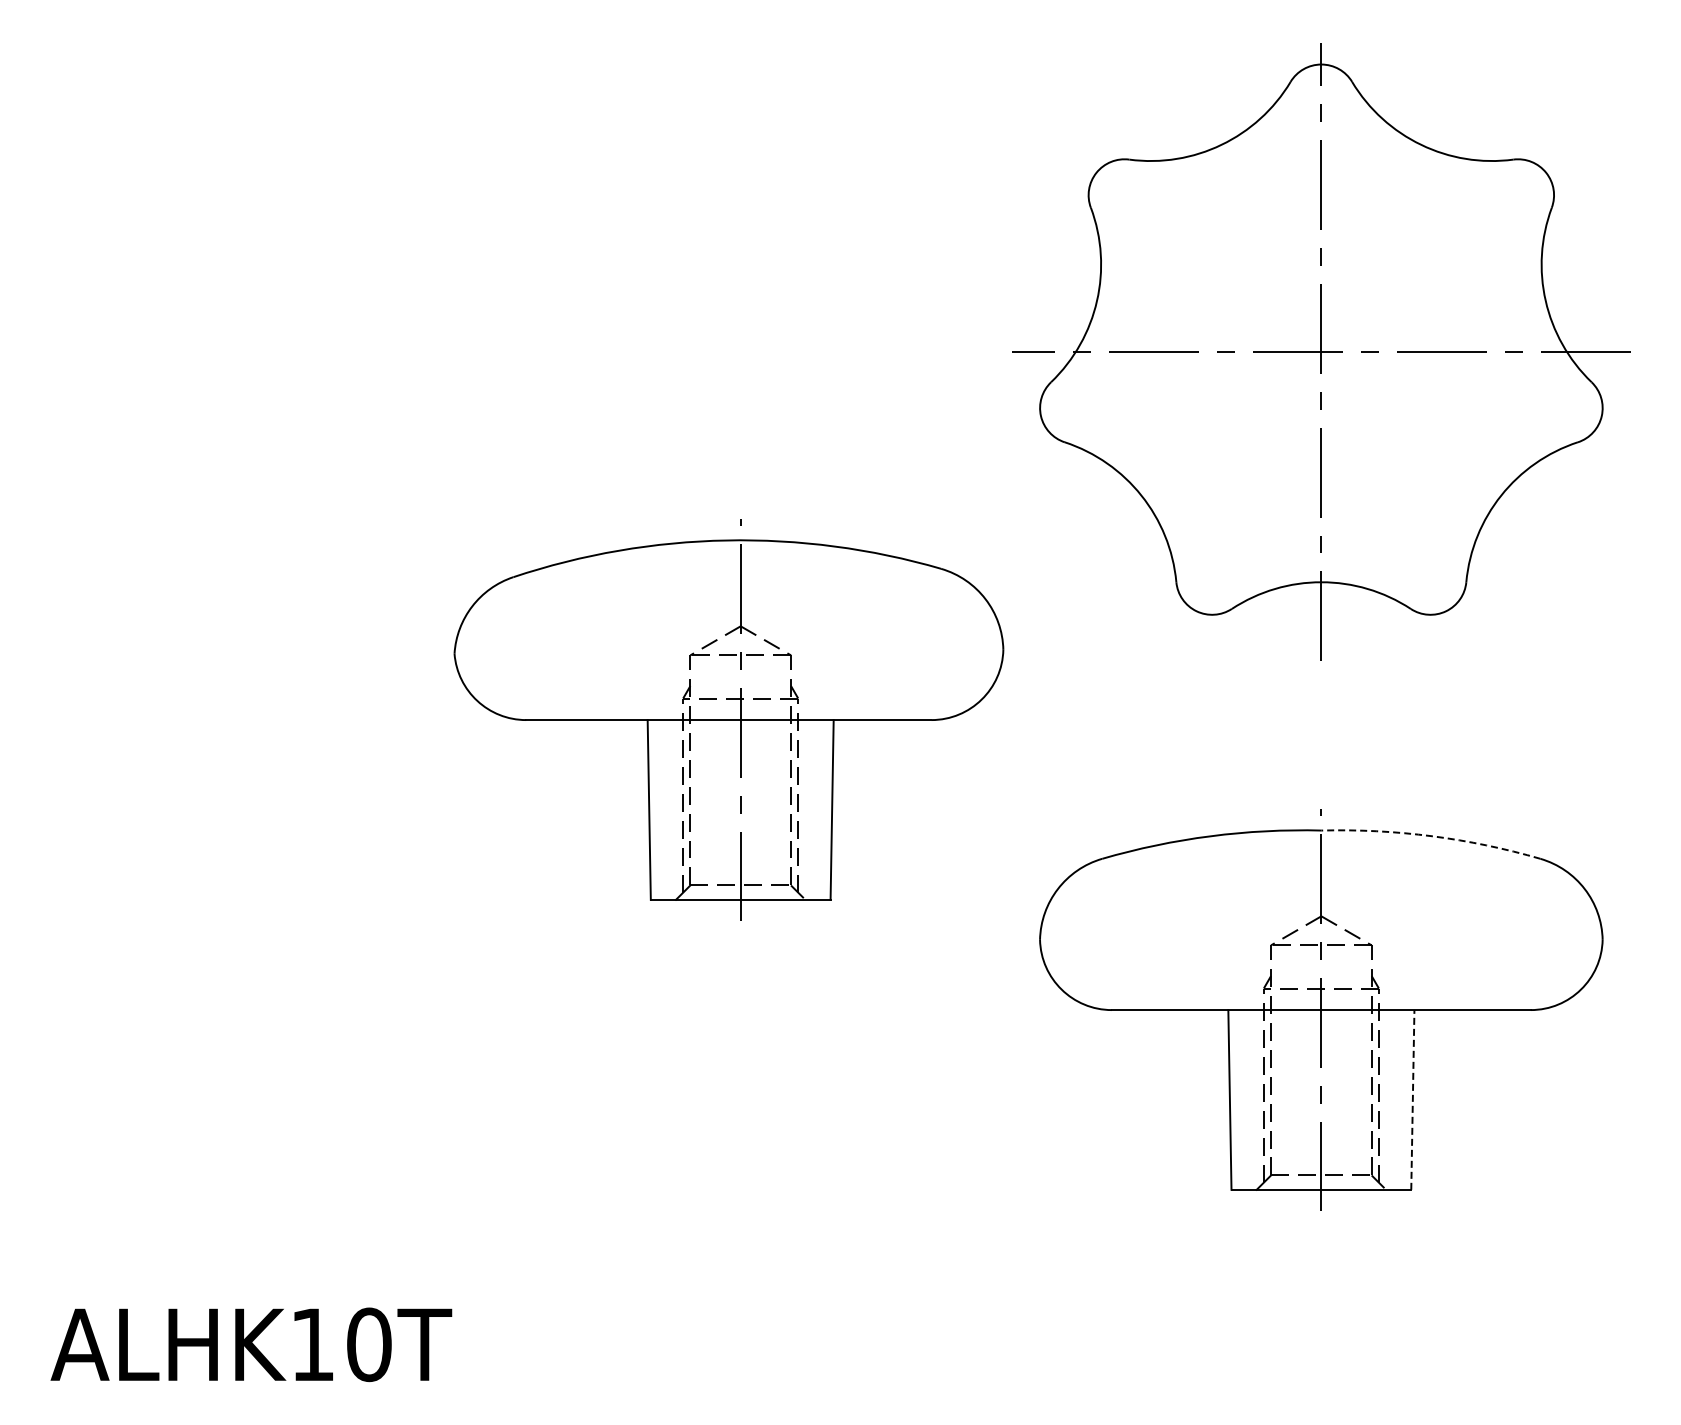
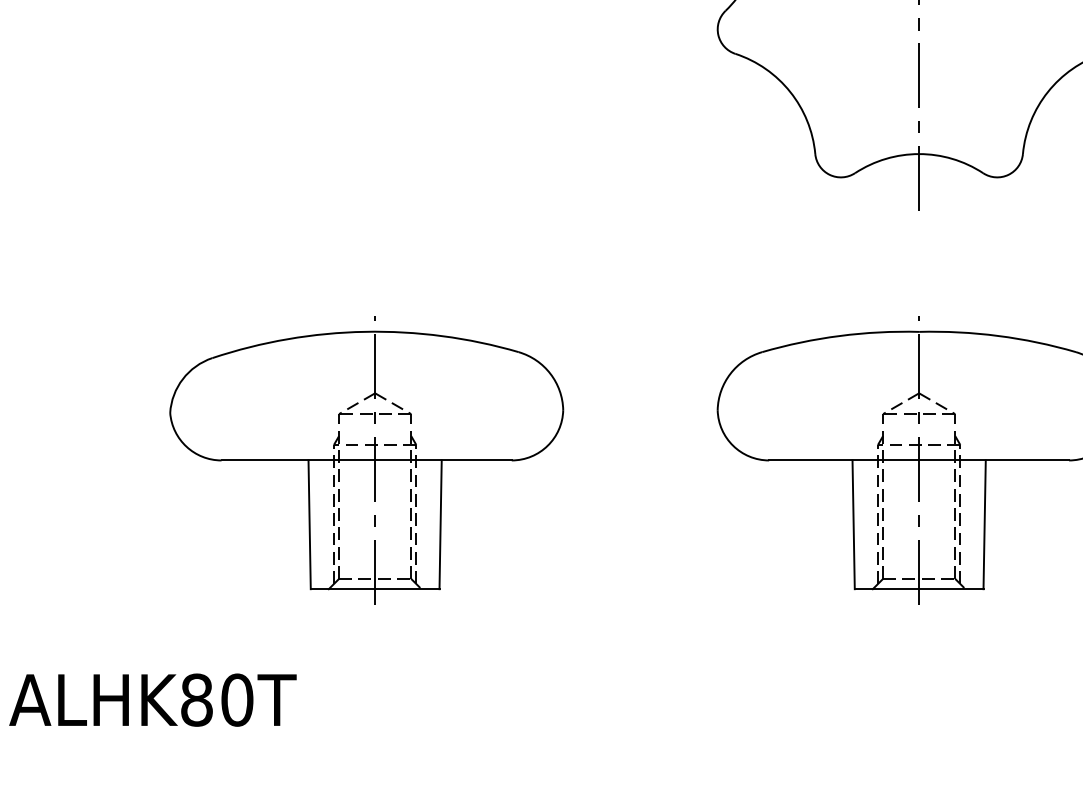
part: (728, 719) -> (366, 460), moved
arc: (1432, 836) -> (998, 336), dashed -> solid
line: (1412, 1099) -> (984, 524), dashed -> solid
text: (312, 1344) -> (196, 699), ALHK10T -> ALHK80T

